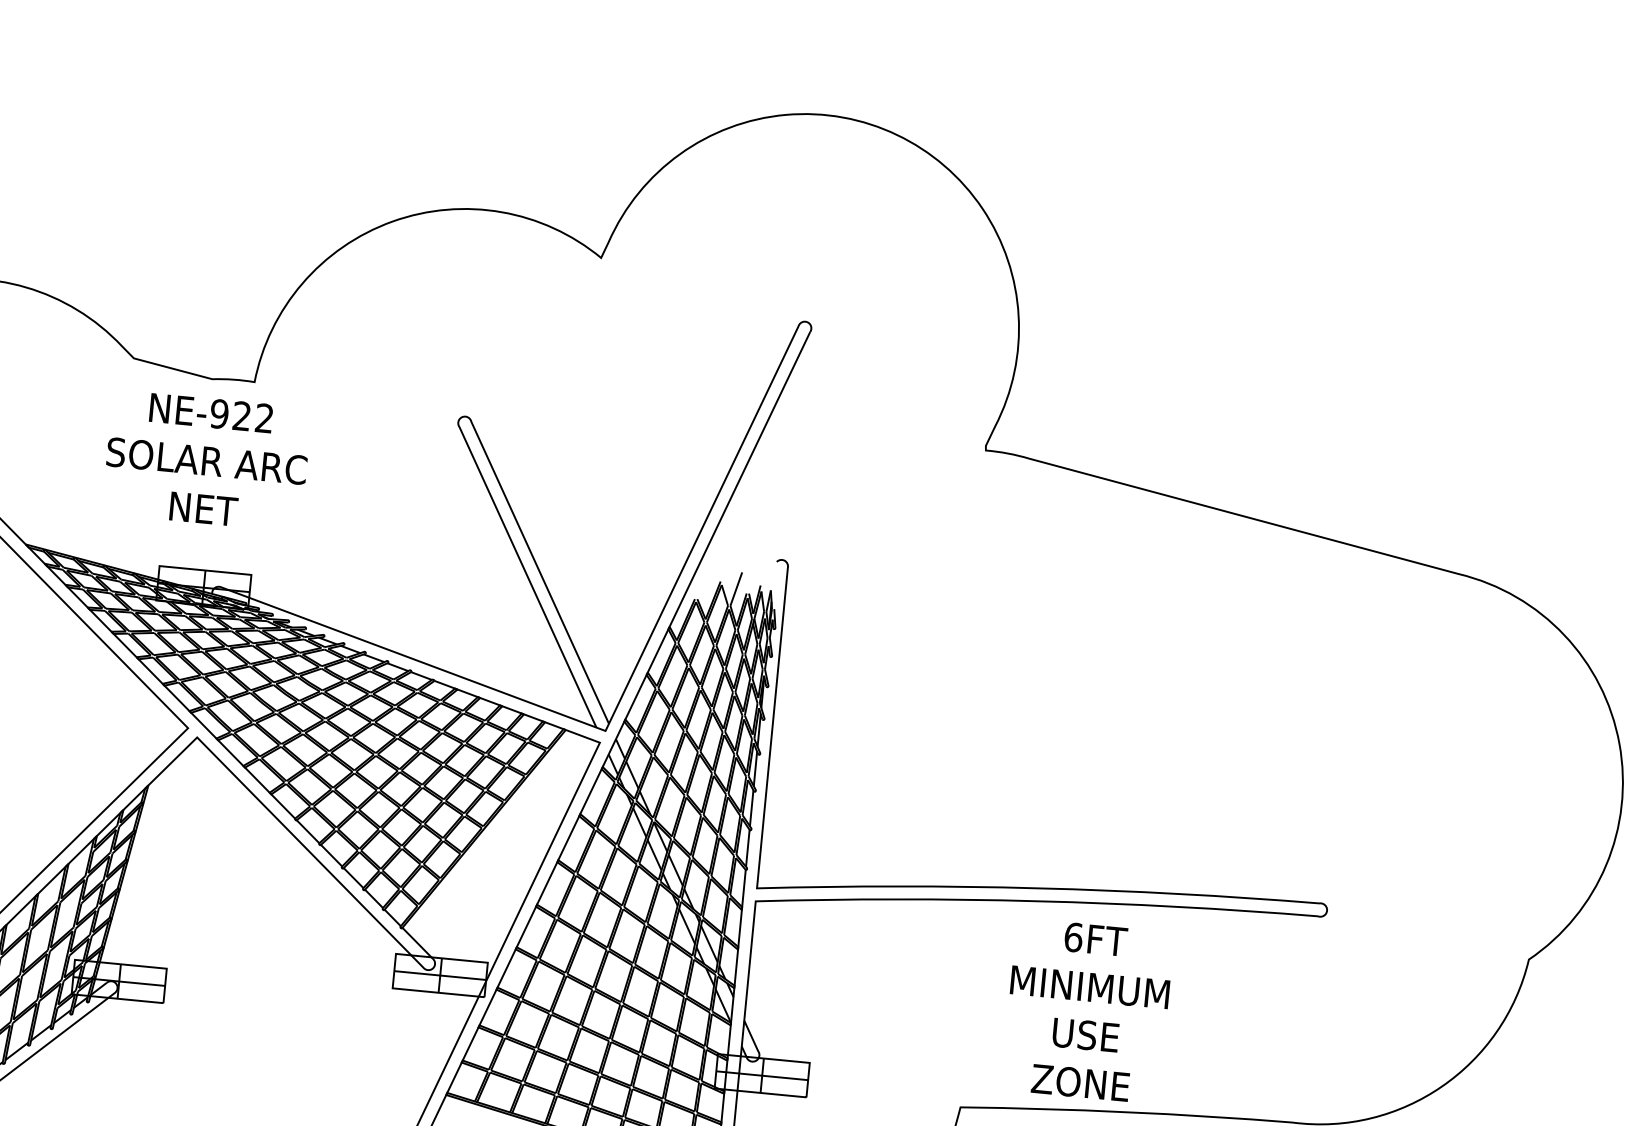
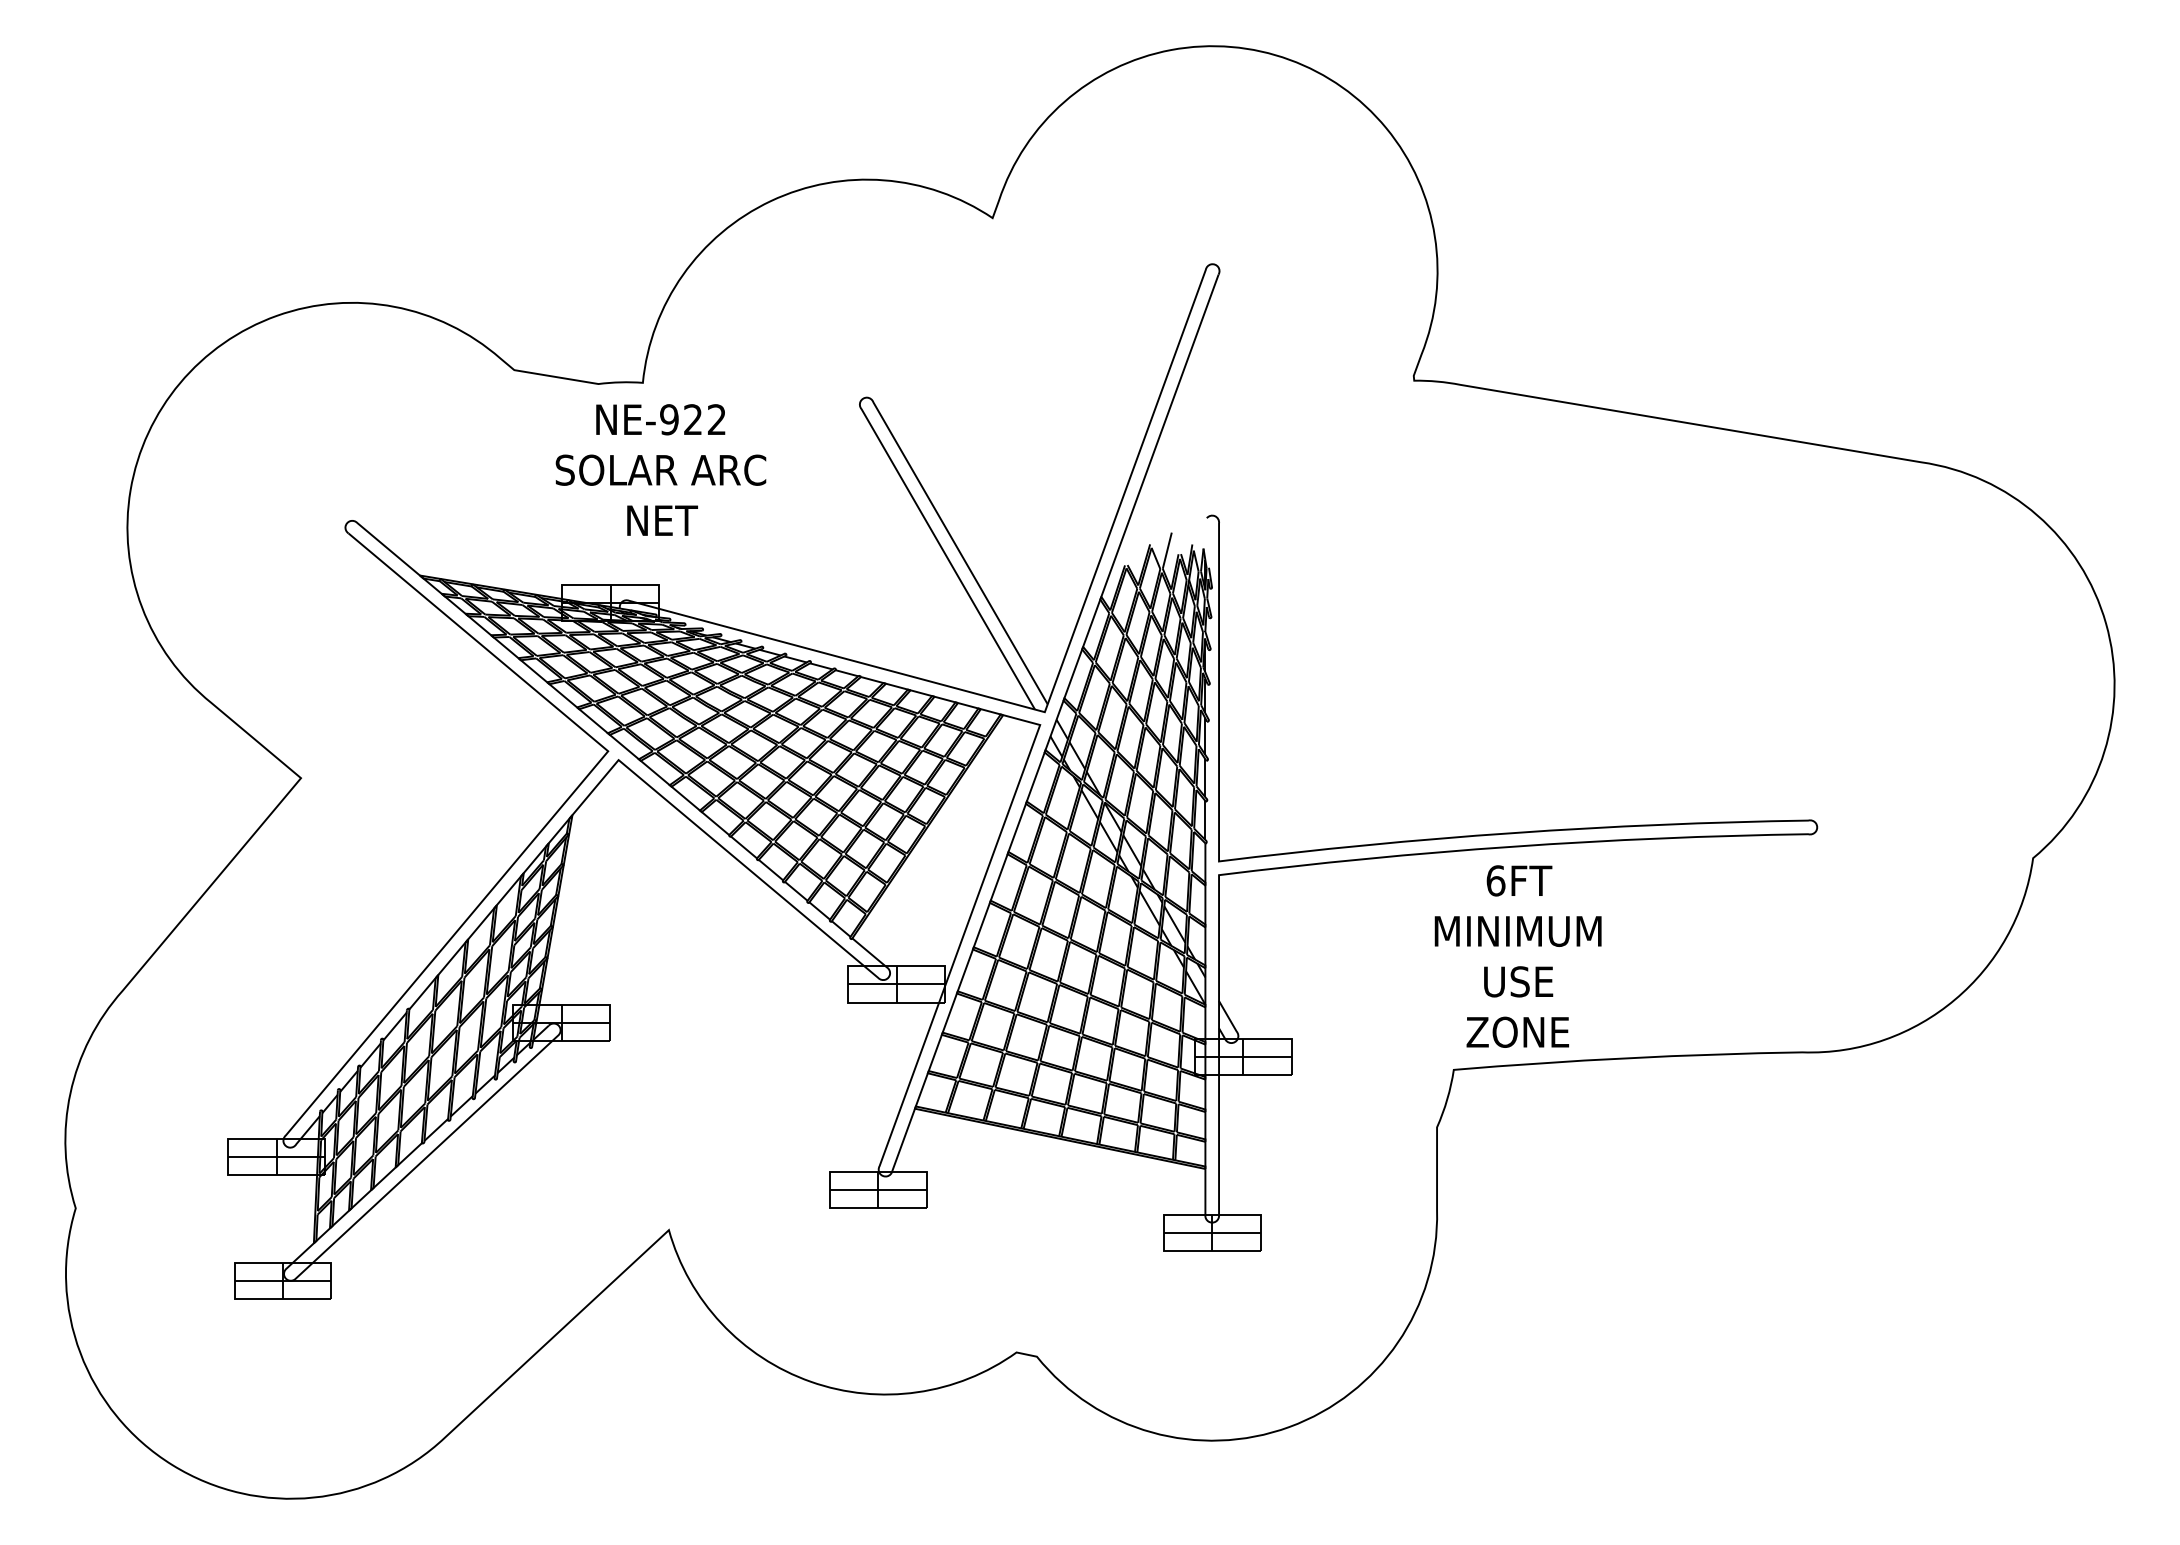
text: (206, 460) -> (660, 469), moved
text: (1087, 1011) -> (1517, 956), moved

